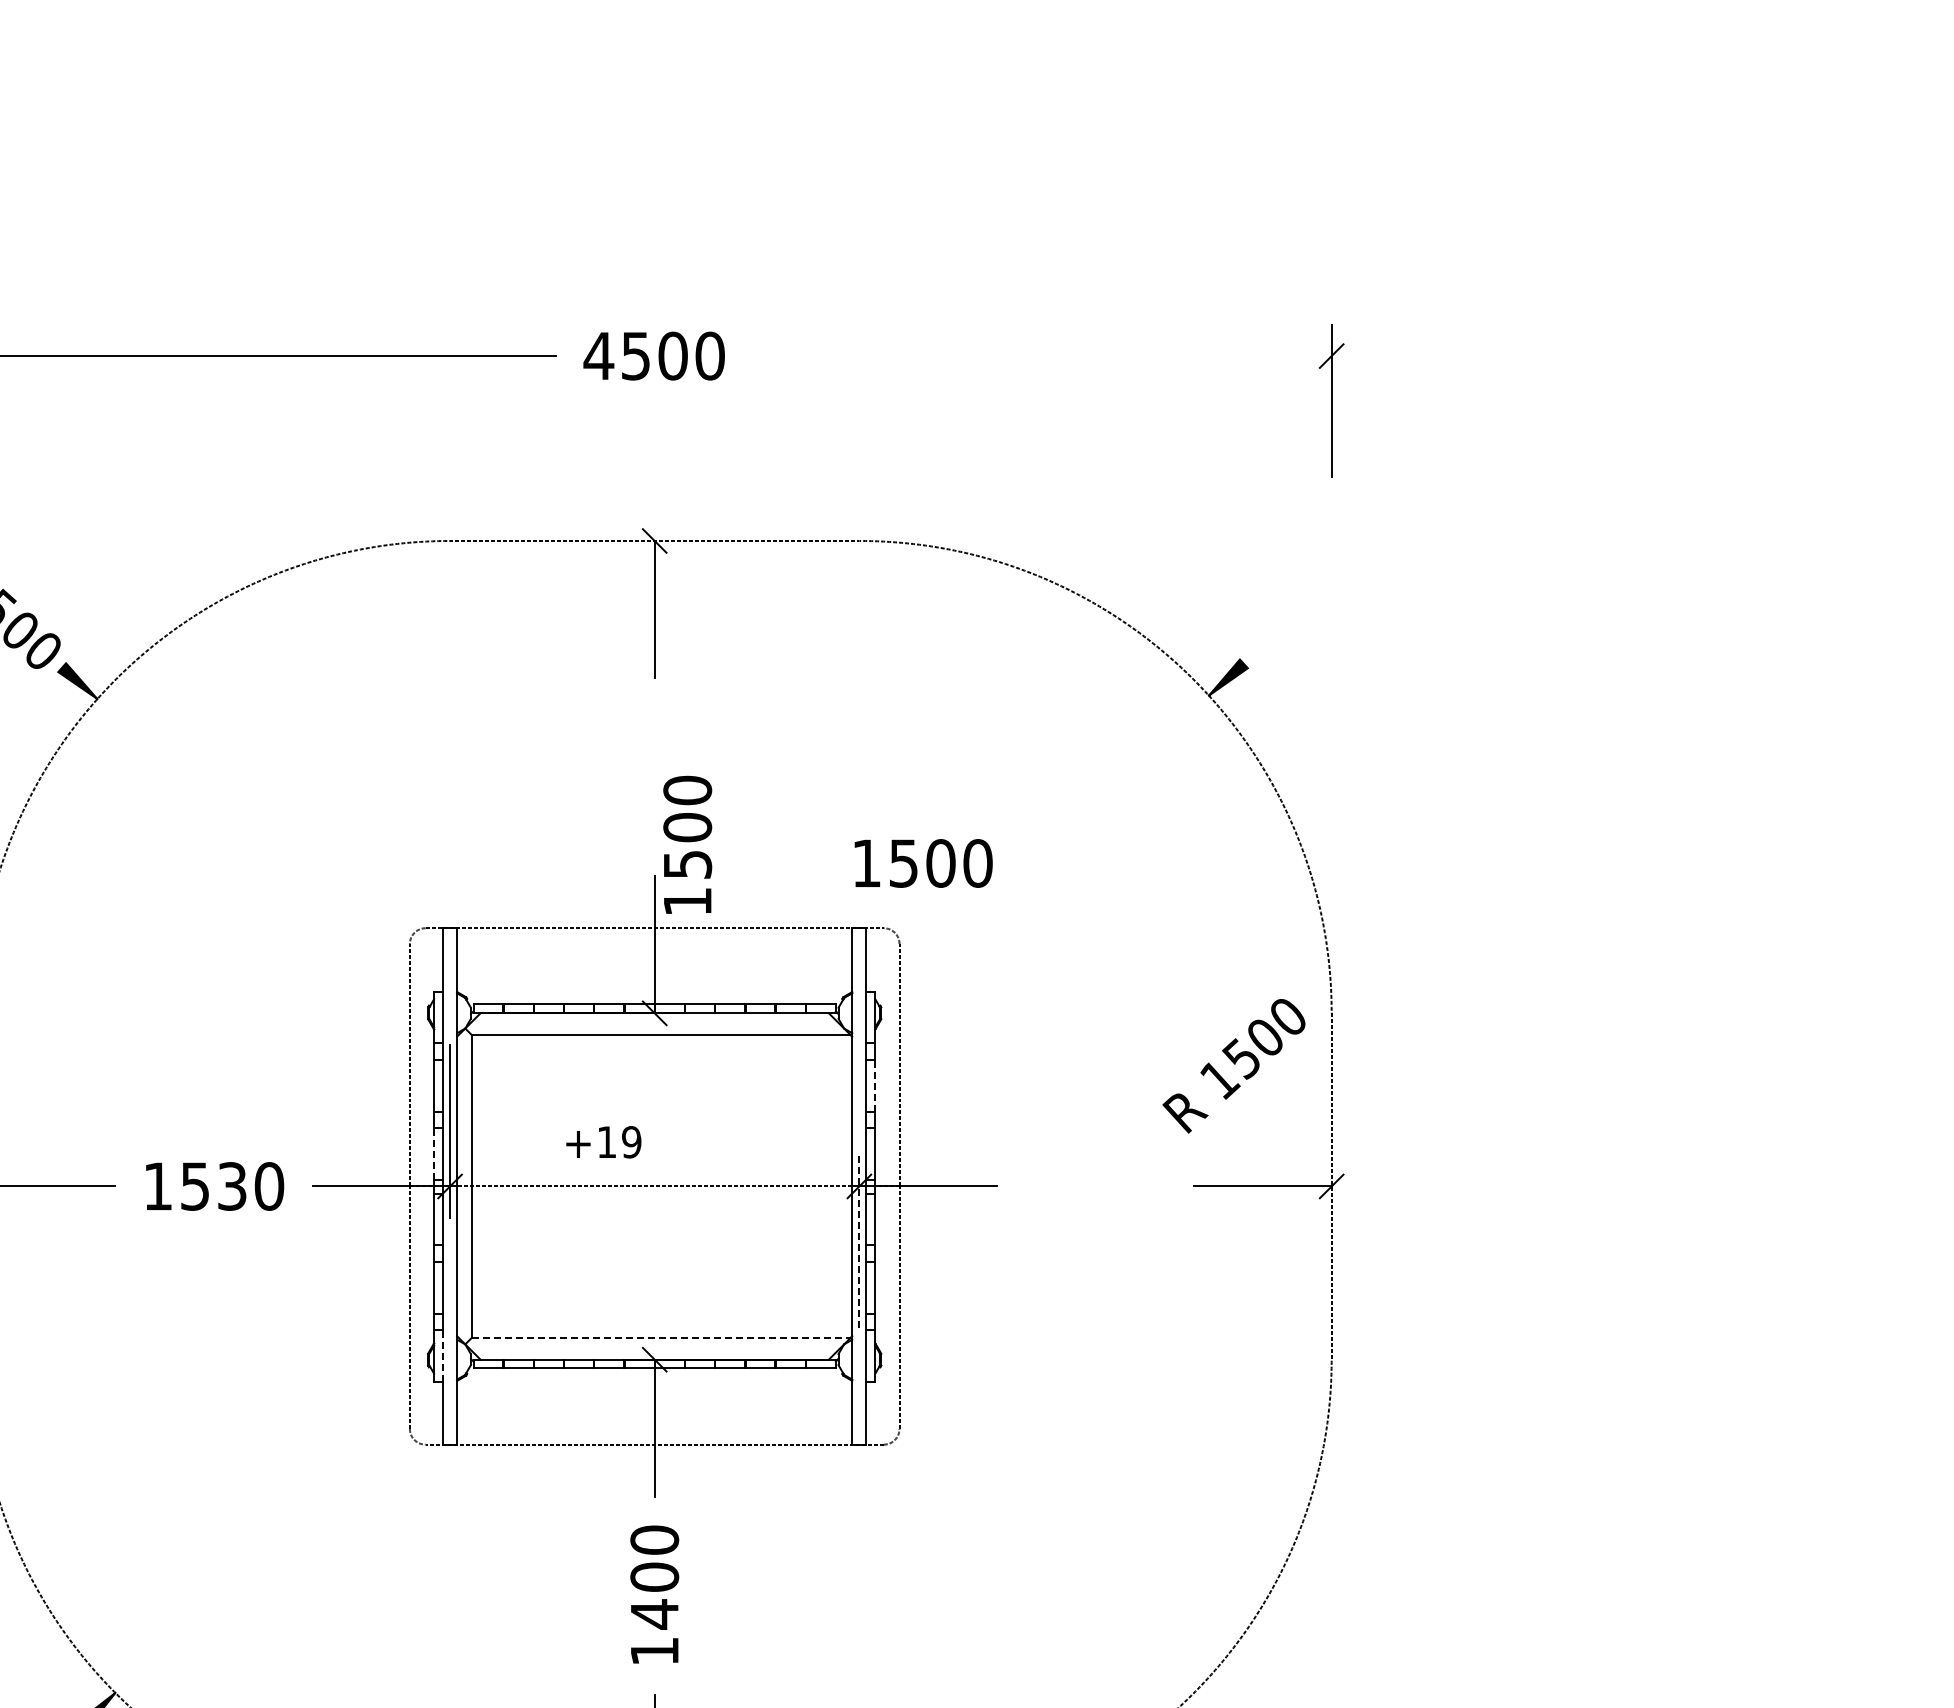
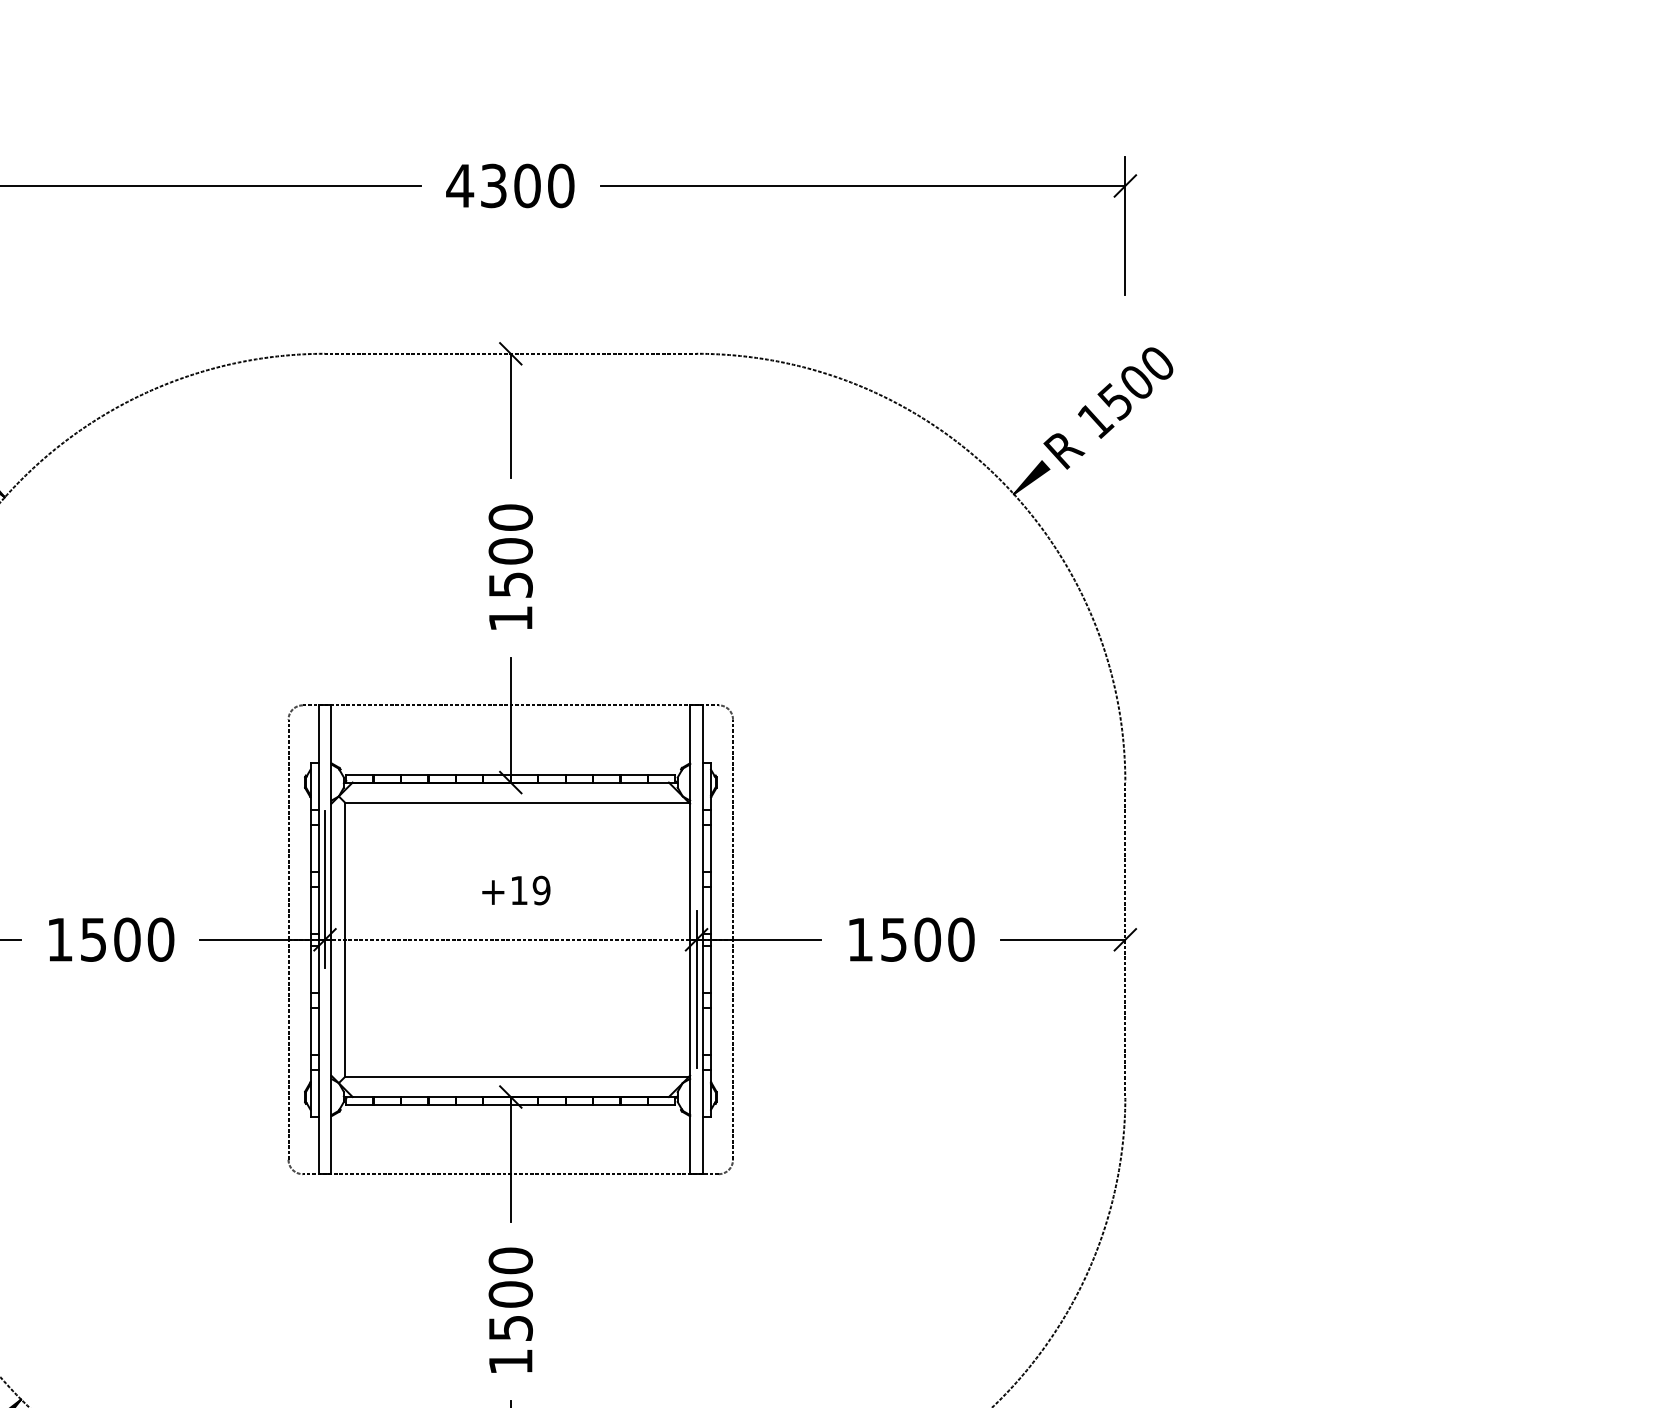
text: (635, 355) -> (493, 185), 4500 -> 4300
line: (1042, 356) -> (862, 186), added
text: (687, 844) -> (510, 566), moved
text: (923, 863) -> (911, 939), moved
text: (1233, 1066) -> (1107, 408), moved
line: (875, 1085) -> (711, 848), dashed -> solid
text: (603, 1142) -> (516, 890), moved
line: (434, 1153) -> (310, 909), dashed -> solid
text: (232, 1186) -> (127, 939), 1530 -> 1500
line: (859, 1241) -> (696, 989), dashed -> solid
line: (662, 1337) -> (517, 1076), dashed -> solid
line: (442, 1355) -> (318, 1093), dashed -> solid
text: (655, 1614) -> (511, 1328), 1400 -> 1500

